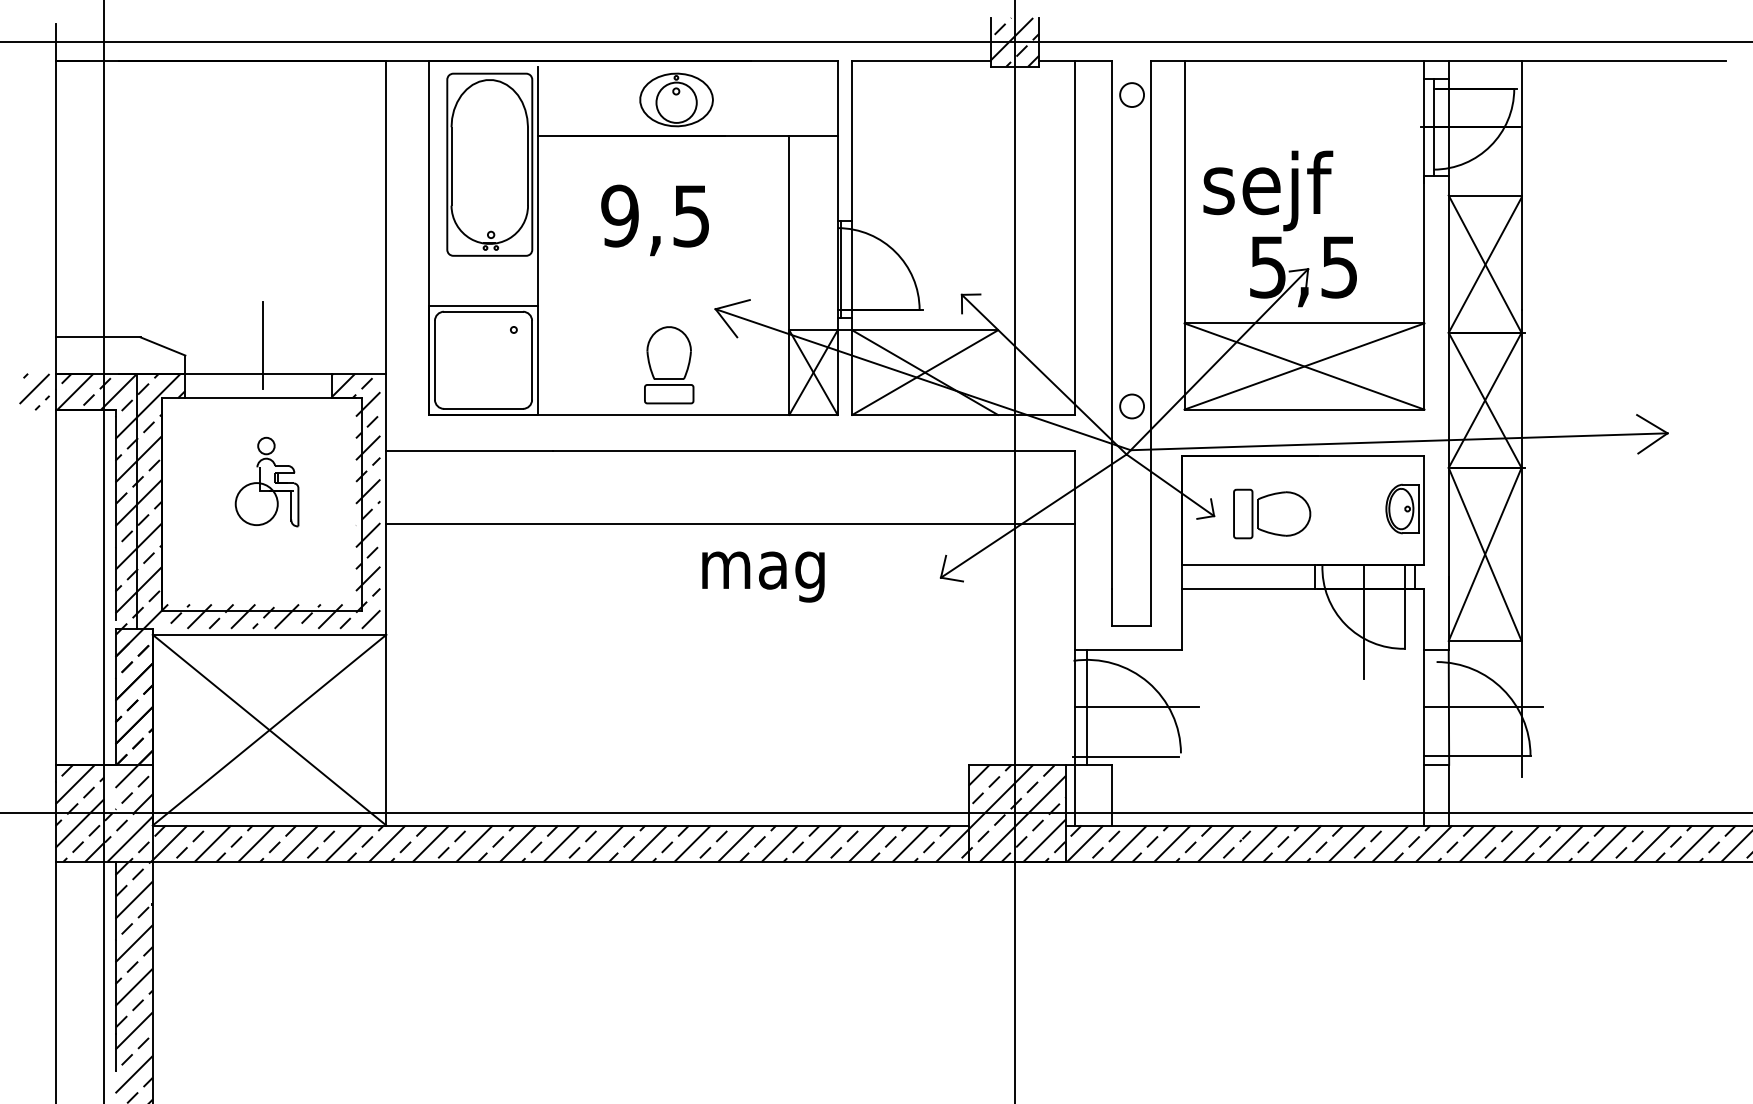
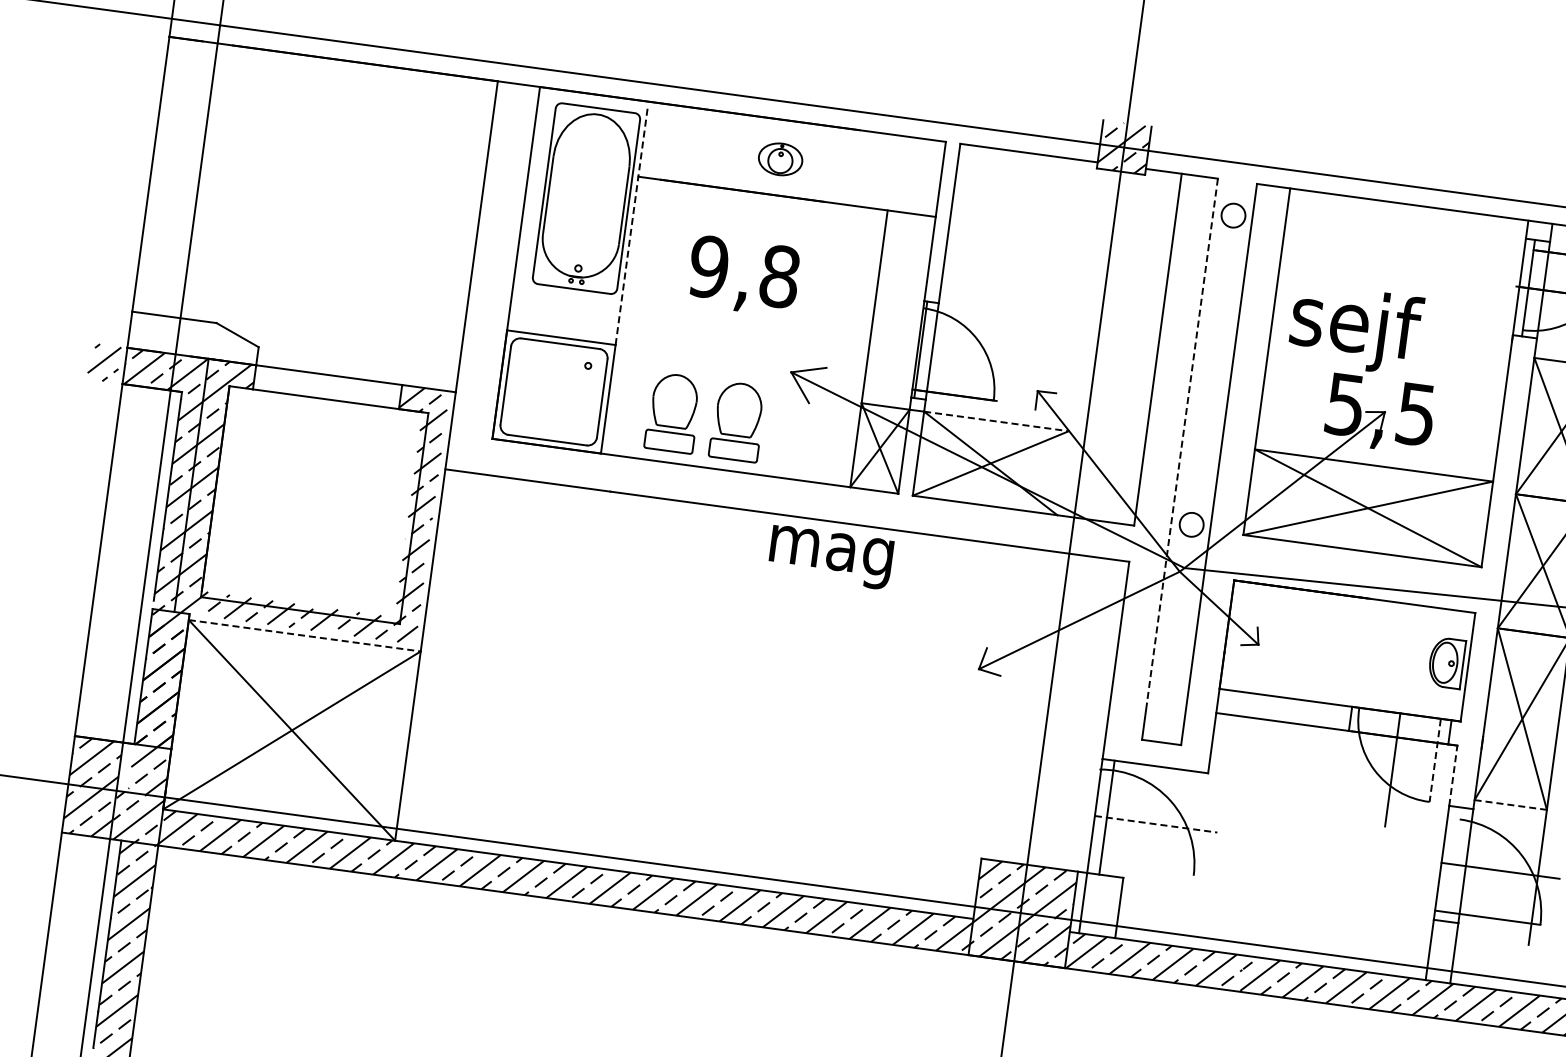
part: (676, 99) -> (780, 158), size x0.6
line: (538, 186) -> (631, 226), solid -> dashed
text: (691, 215) -> (779, 276), 9,5 -> 9,8
line: (1111, 325) -> (1182, 441), solid -> dashed
line: (925, 330) -> (996, 421), solid -> dashed
line: (262, 344) -> (336, 346), removed
part: (604, 365) -> (673, 413), added
part: (266, 481) -> (322, 483), removed
part: (1272, 513) -> (1316, 649), removed
line: (730, 524) -> (777, 588), removed
text: (763, 576) -> (830, 556), moved
line: (1404, 607) -> (1435, 760), solid -> dashed
line: (1424, 619) -> (1453, 775), solid -> dashed
line: (269, 634) -> (304, 635), solid -> dashed
line: (1485, 640) -> (1511, 804), solid -> dashed
line: (1136, 707) -> (1155, 824), solid -> dashed
line: (1125, 757) -> (1138, 872), removed

